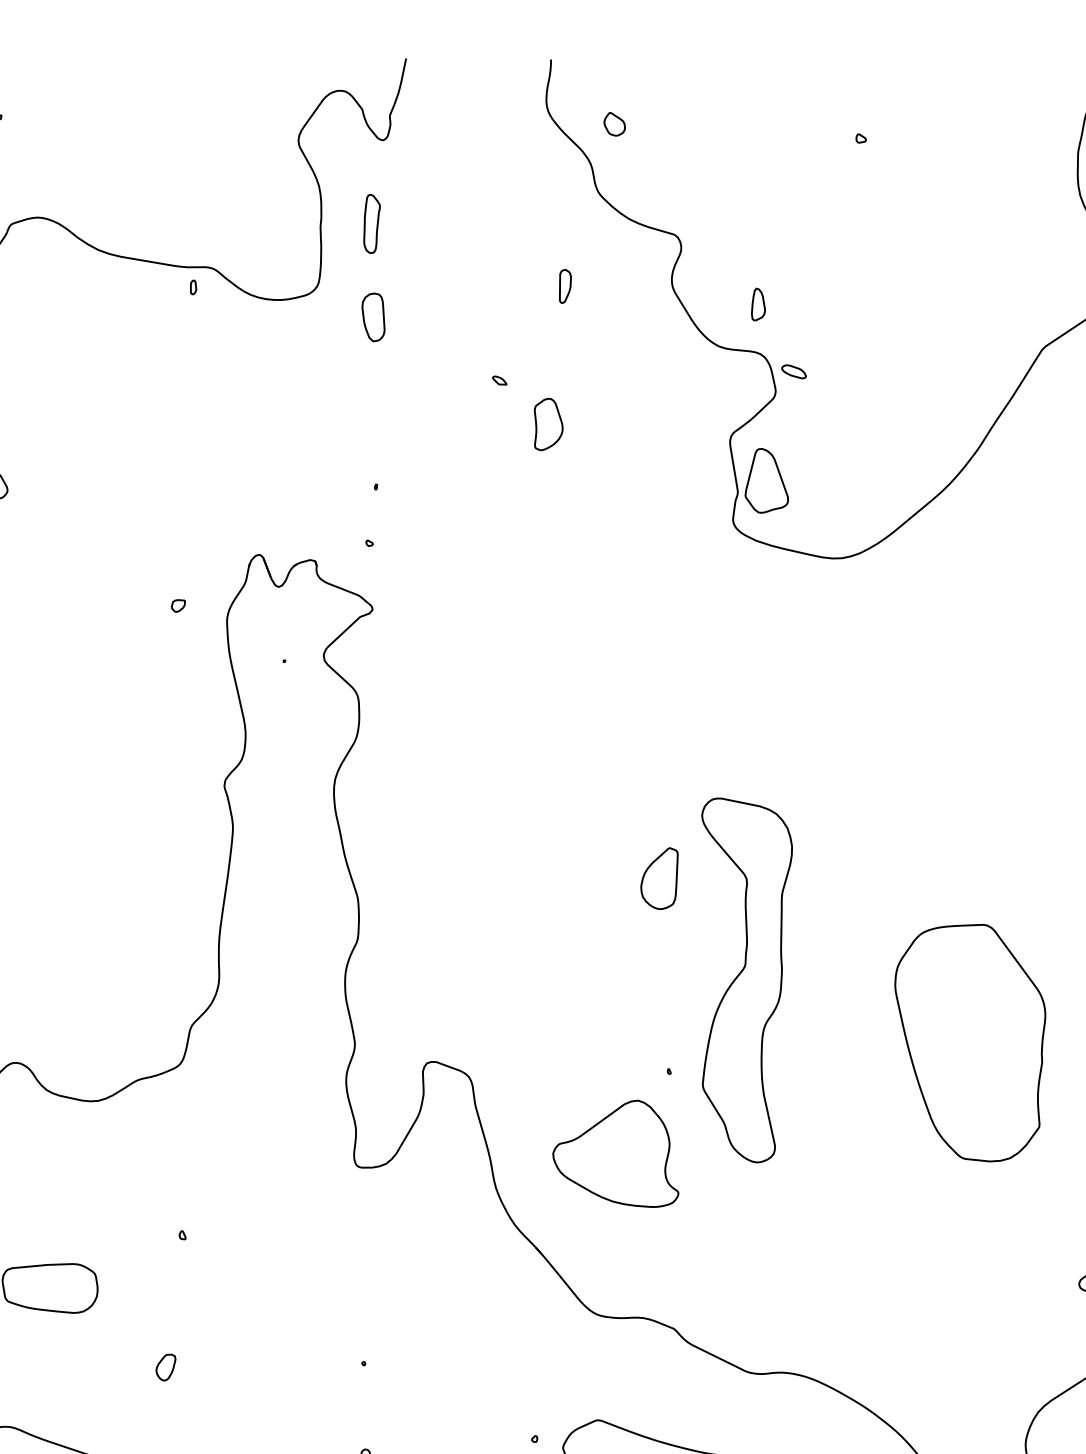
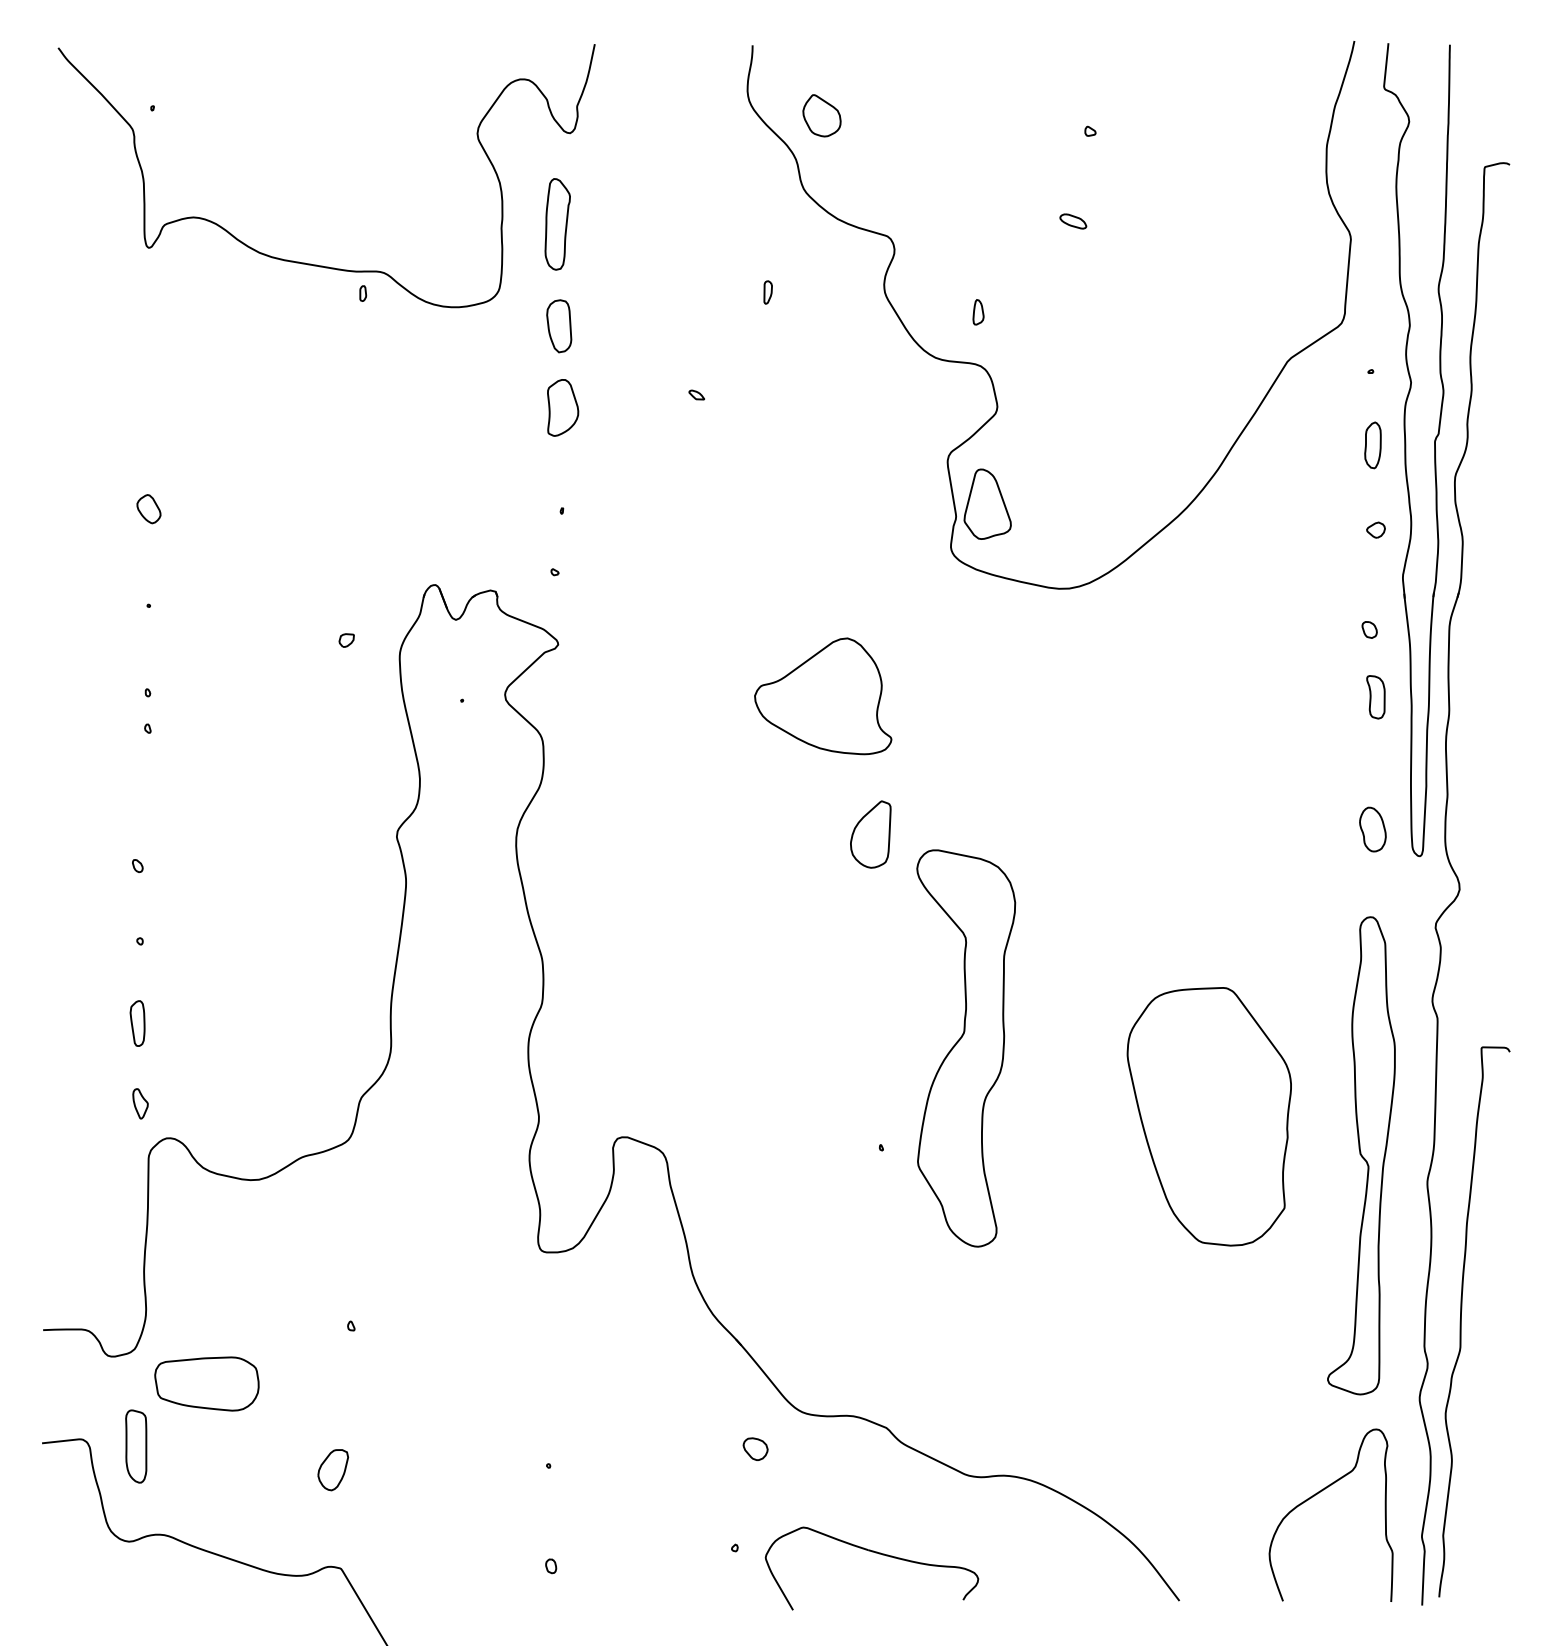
part: (614, 123) -> (821, 115), size x1.67
part: (371, 224) -> (557, 224), size x1.43
part: (564, 286) -> (767, 292), size x0.62
part: (758, 304) -> (978, 312), size x0.71
part: (794, 371) -> (1073, 221), moved
part: (549, 424) -> (563, 407), moved
part: (659, 878) -> (870, 834), moved
part: (616, 1153) -> (823, 696), moved
part: (553, 1347) -> (755, 1448), added
part: (165, 1367) -> (332, 1470), size x1.43

